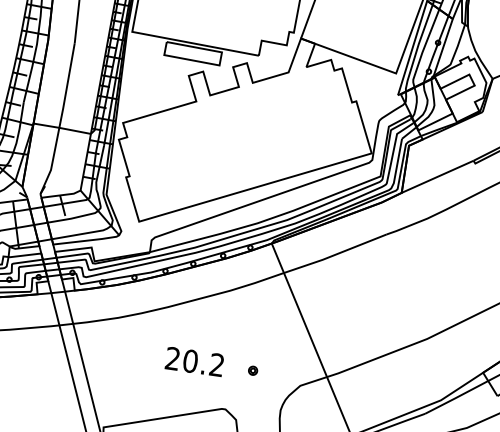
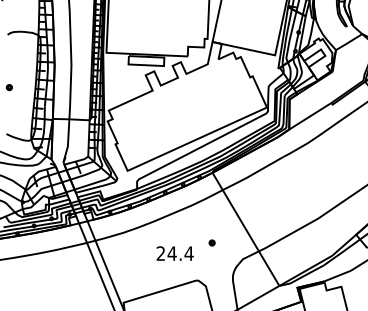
text: (203, 362) -> (180, 253), 20.2 -> 24.4
part: (252, 369) -> (211, 242), moved

